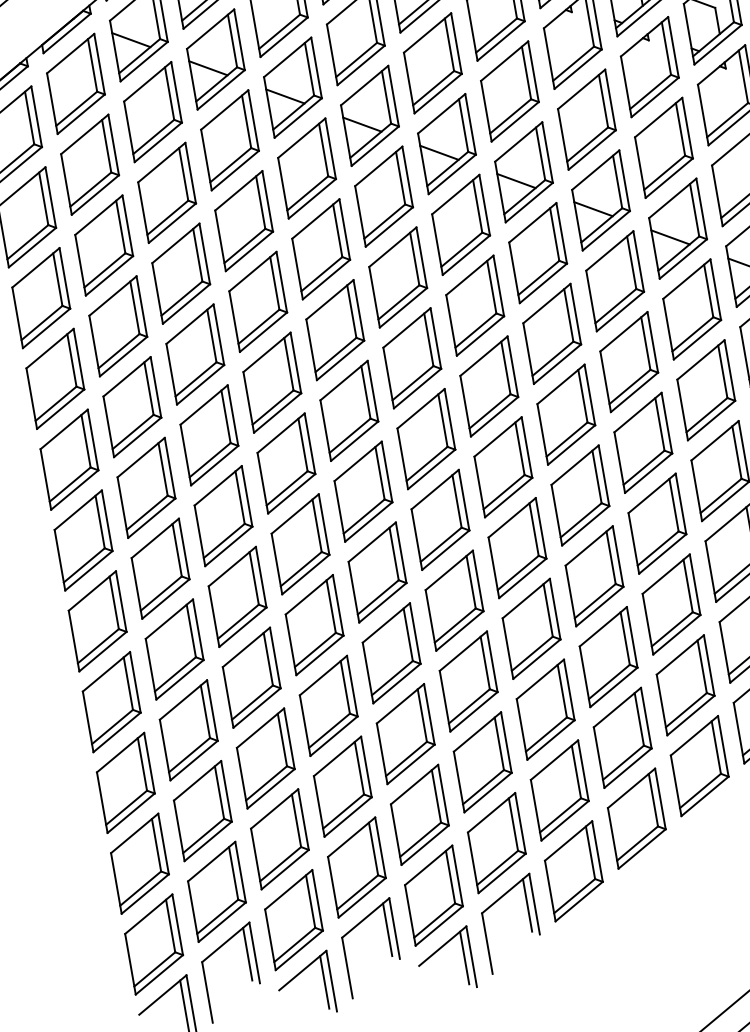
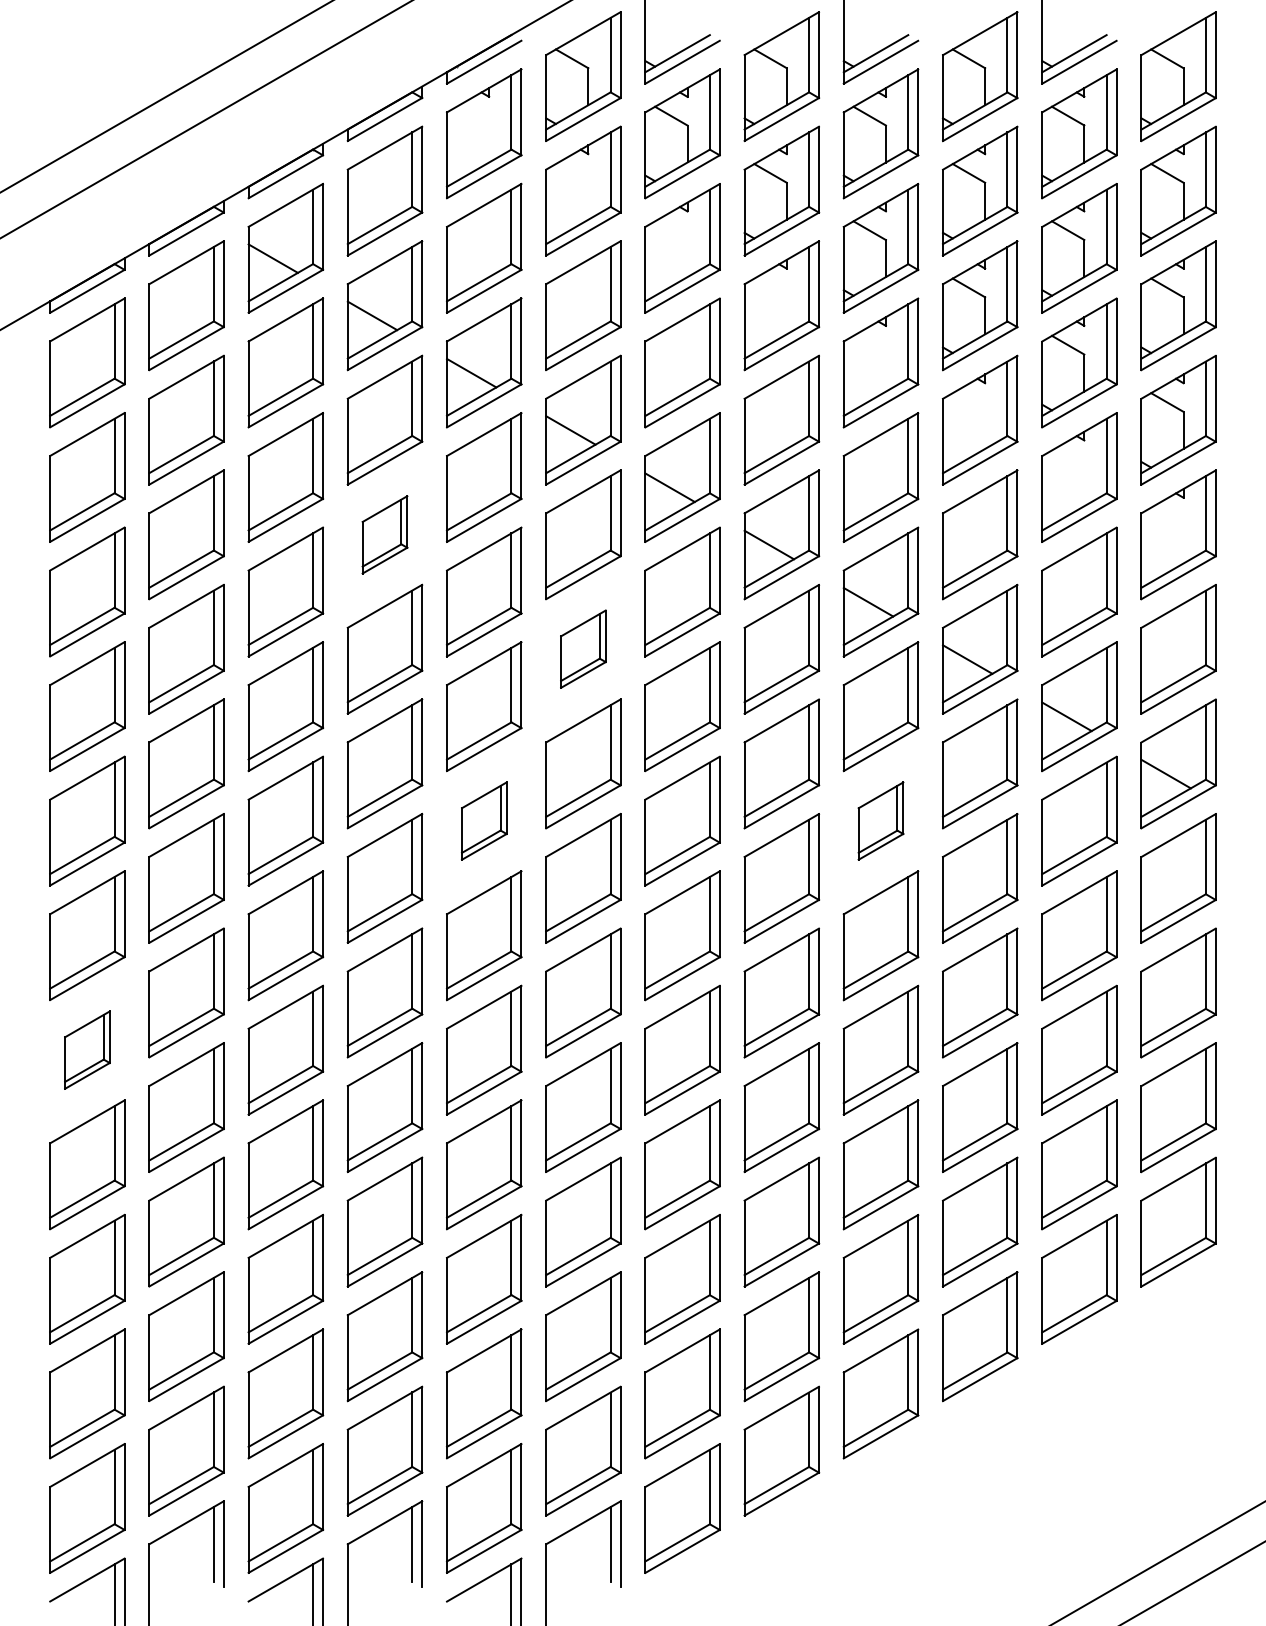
part: (243, 220) -> (384, 534), size x0.6
part: (398, 276) -> (583, 648), size x0.6
part: (628, 361) -> (880, 820), size x0.6
part: (349, 410) -> (484, 820), size x0.6
part: (97, 620) -> (87, 1049), size x0.6

